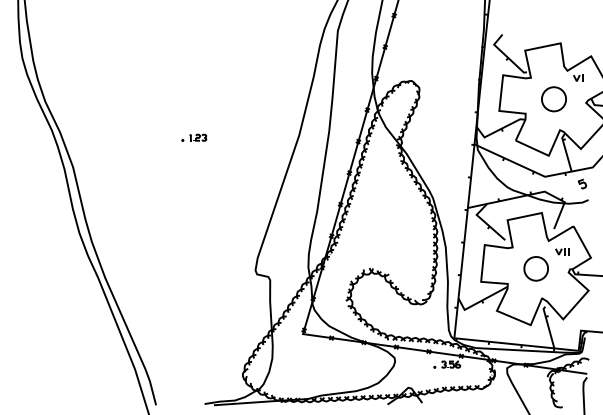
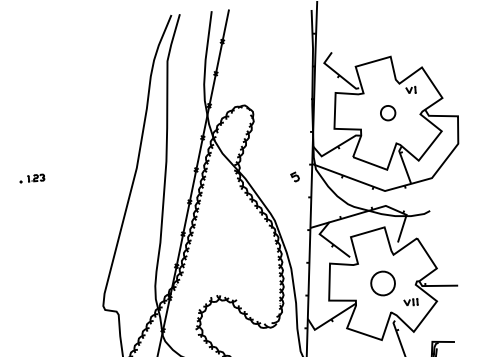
part: (553, 99) -> (387, 113), size x0.6
curve: (582, 183) -> (295, 176), moved
part: (562, 251) -> (410, 302), moved

